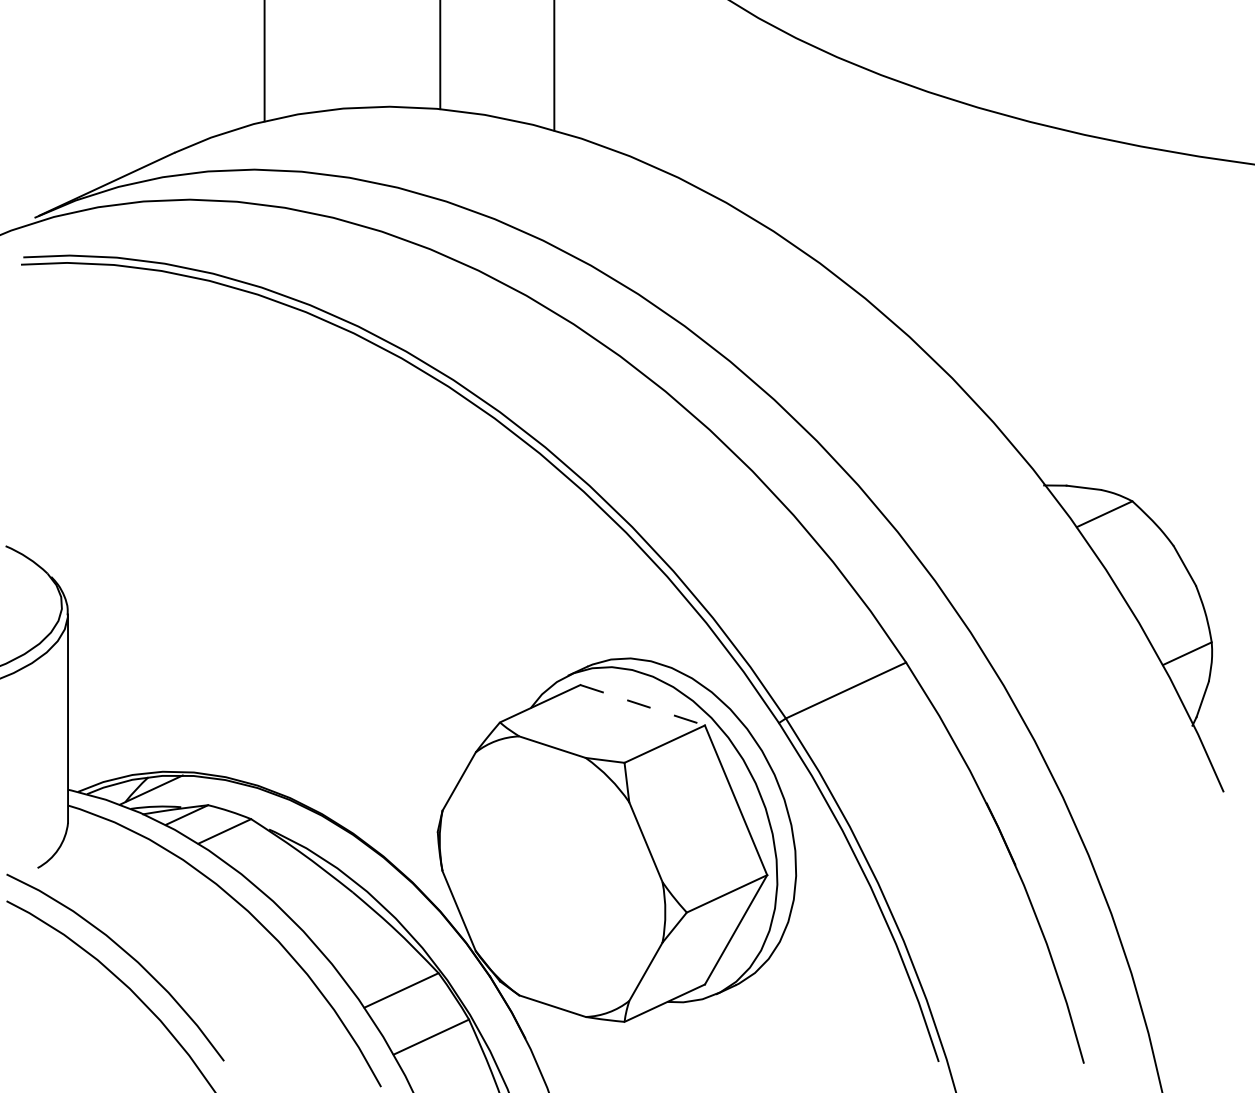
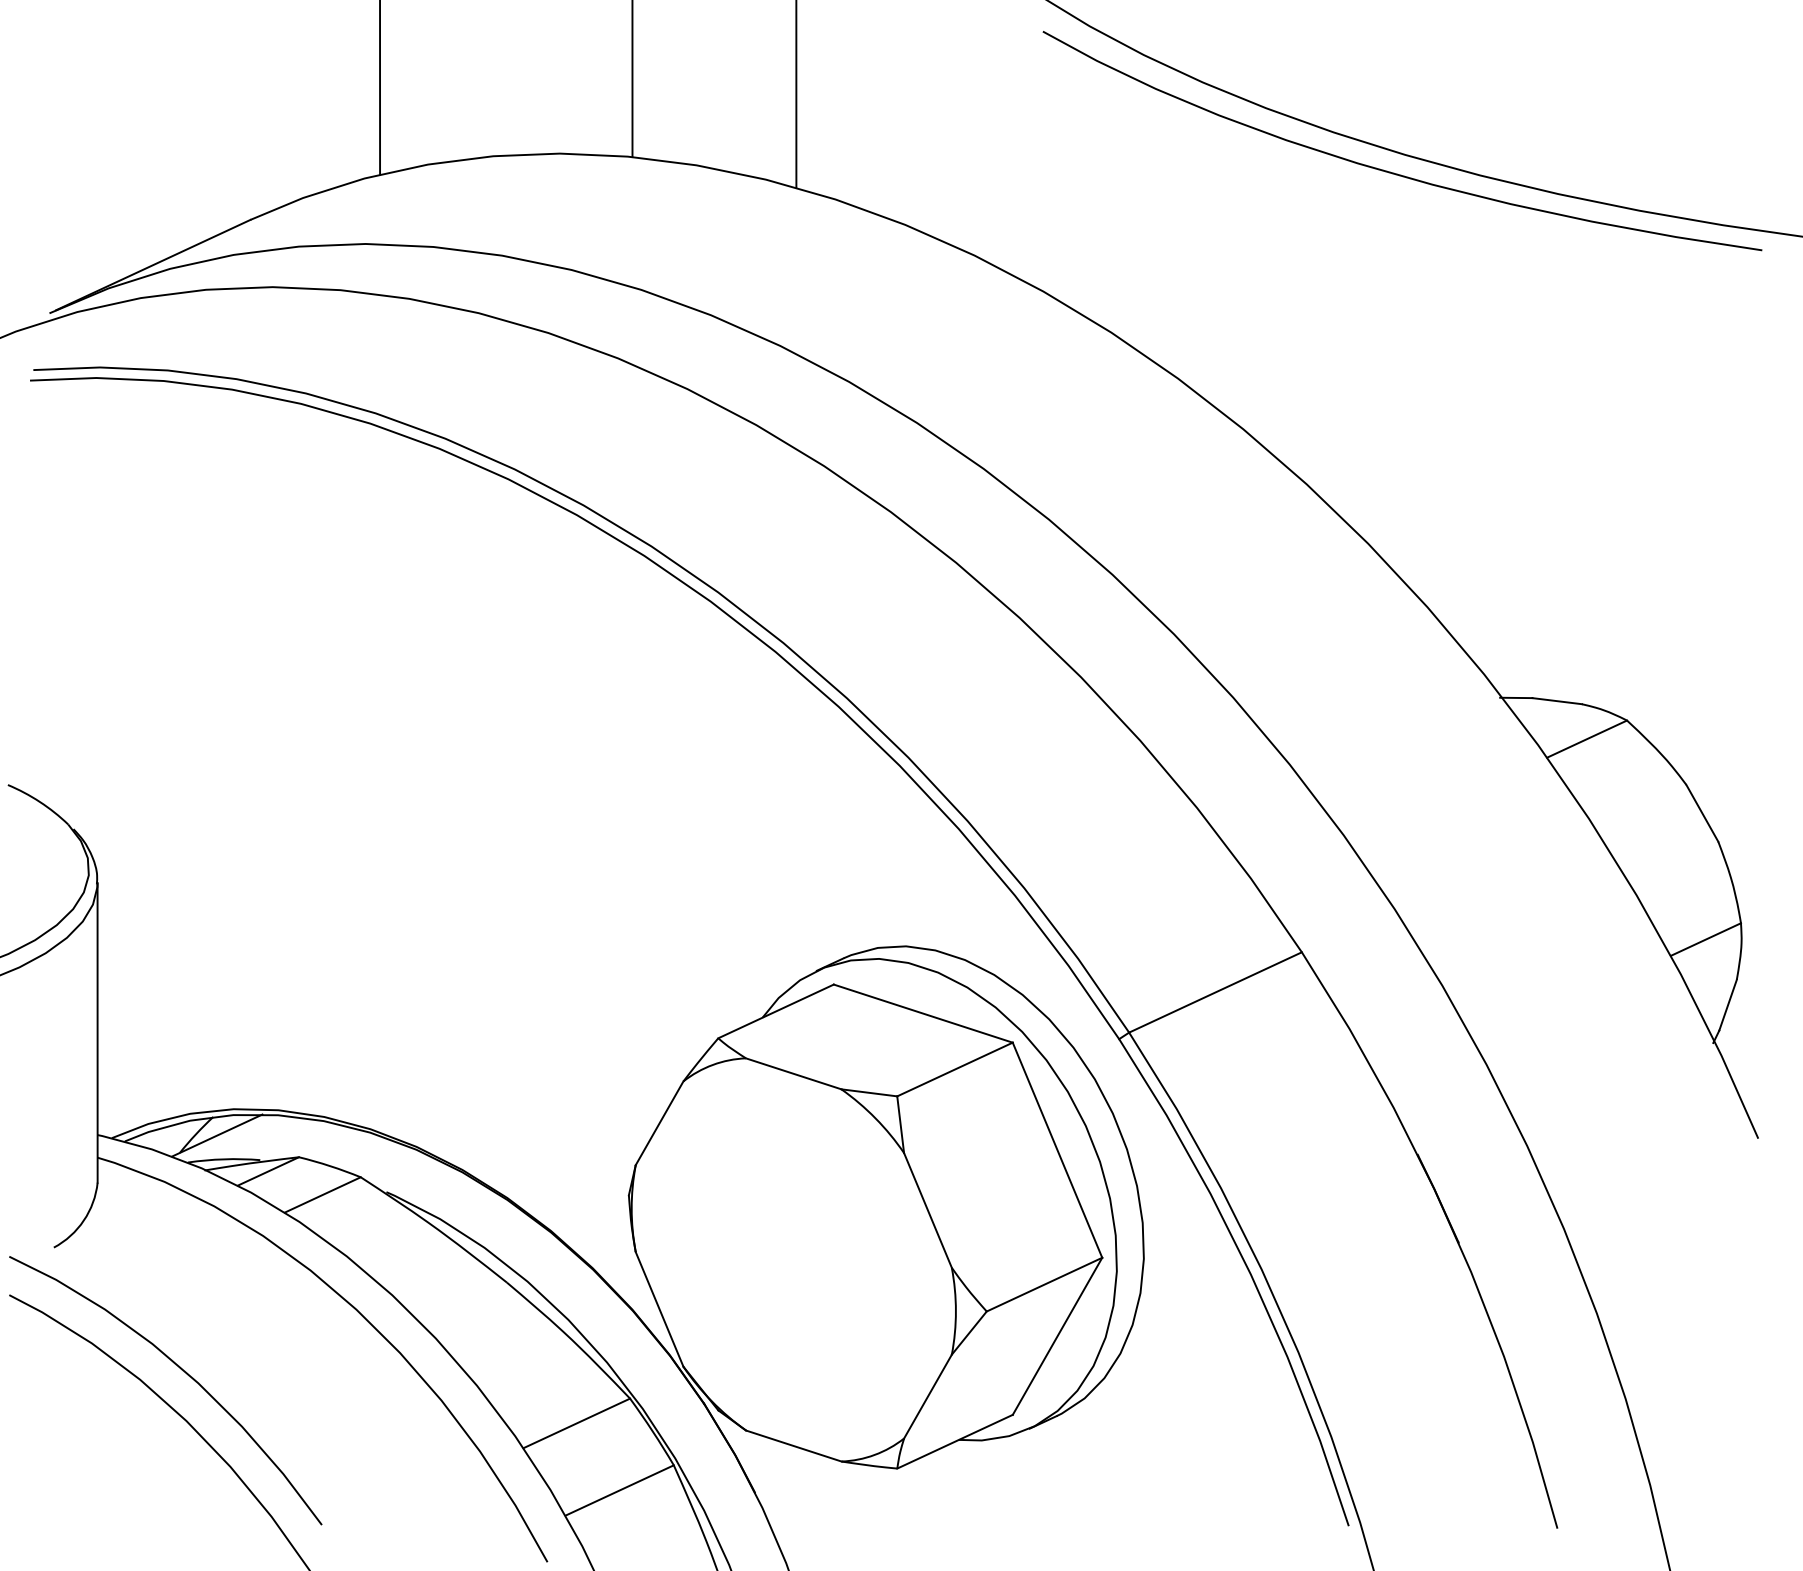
curve: (970, 119) -> (1394, 171), added
line: (643, 705) -> (924, 1013), dashed -> solid

